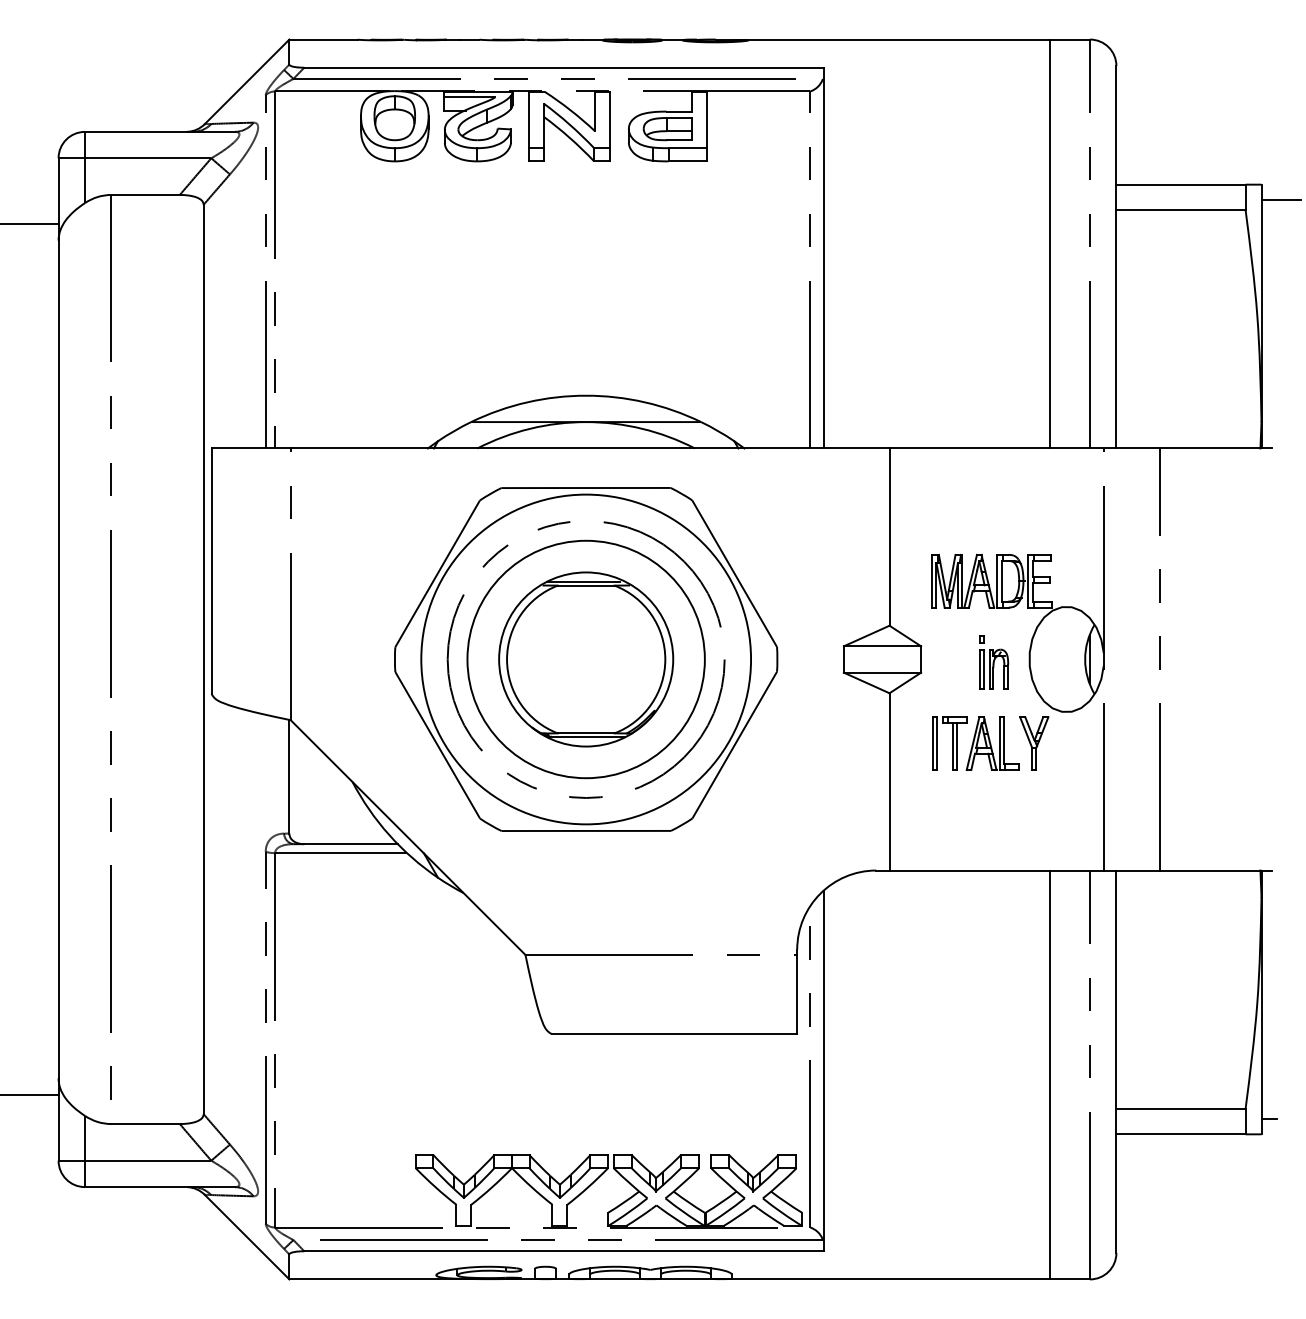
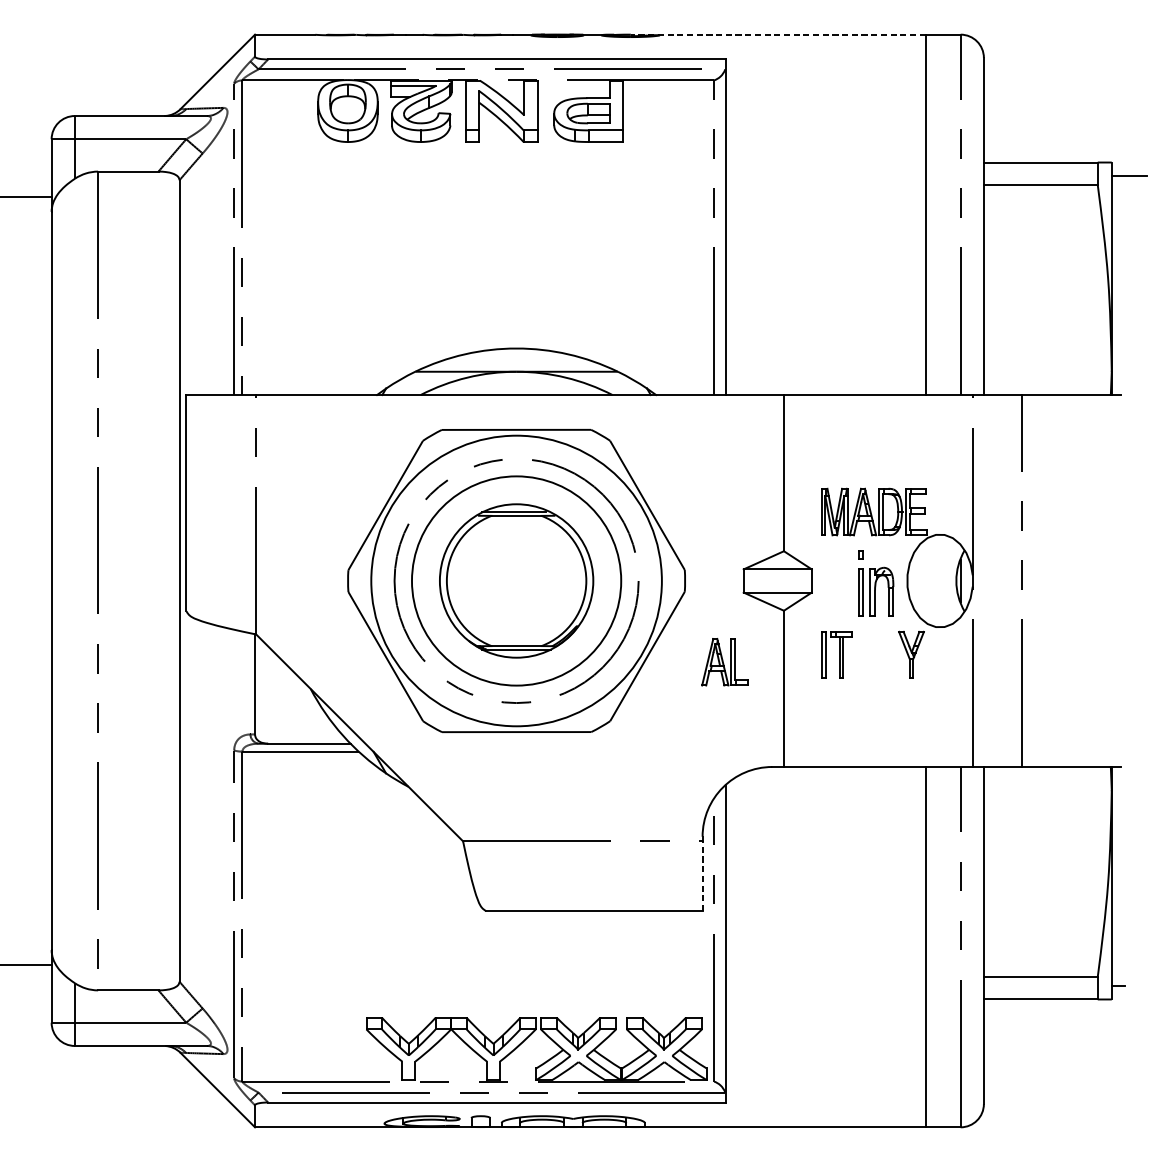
line: (882, 39) -> (777, 34), solid -> dashed
part: (994, 662) -> (876, 583), size x1.4
part: (992, 743) -> (724, 662), moved
line: (797, 994) -> (702, 876), solid -> dashed

